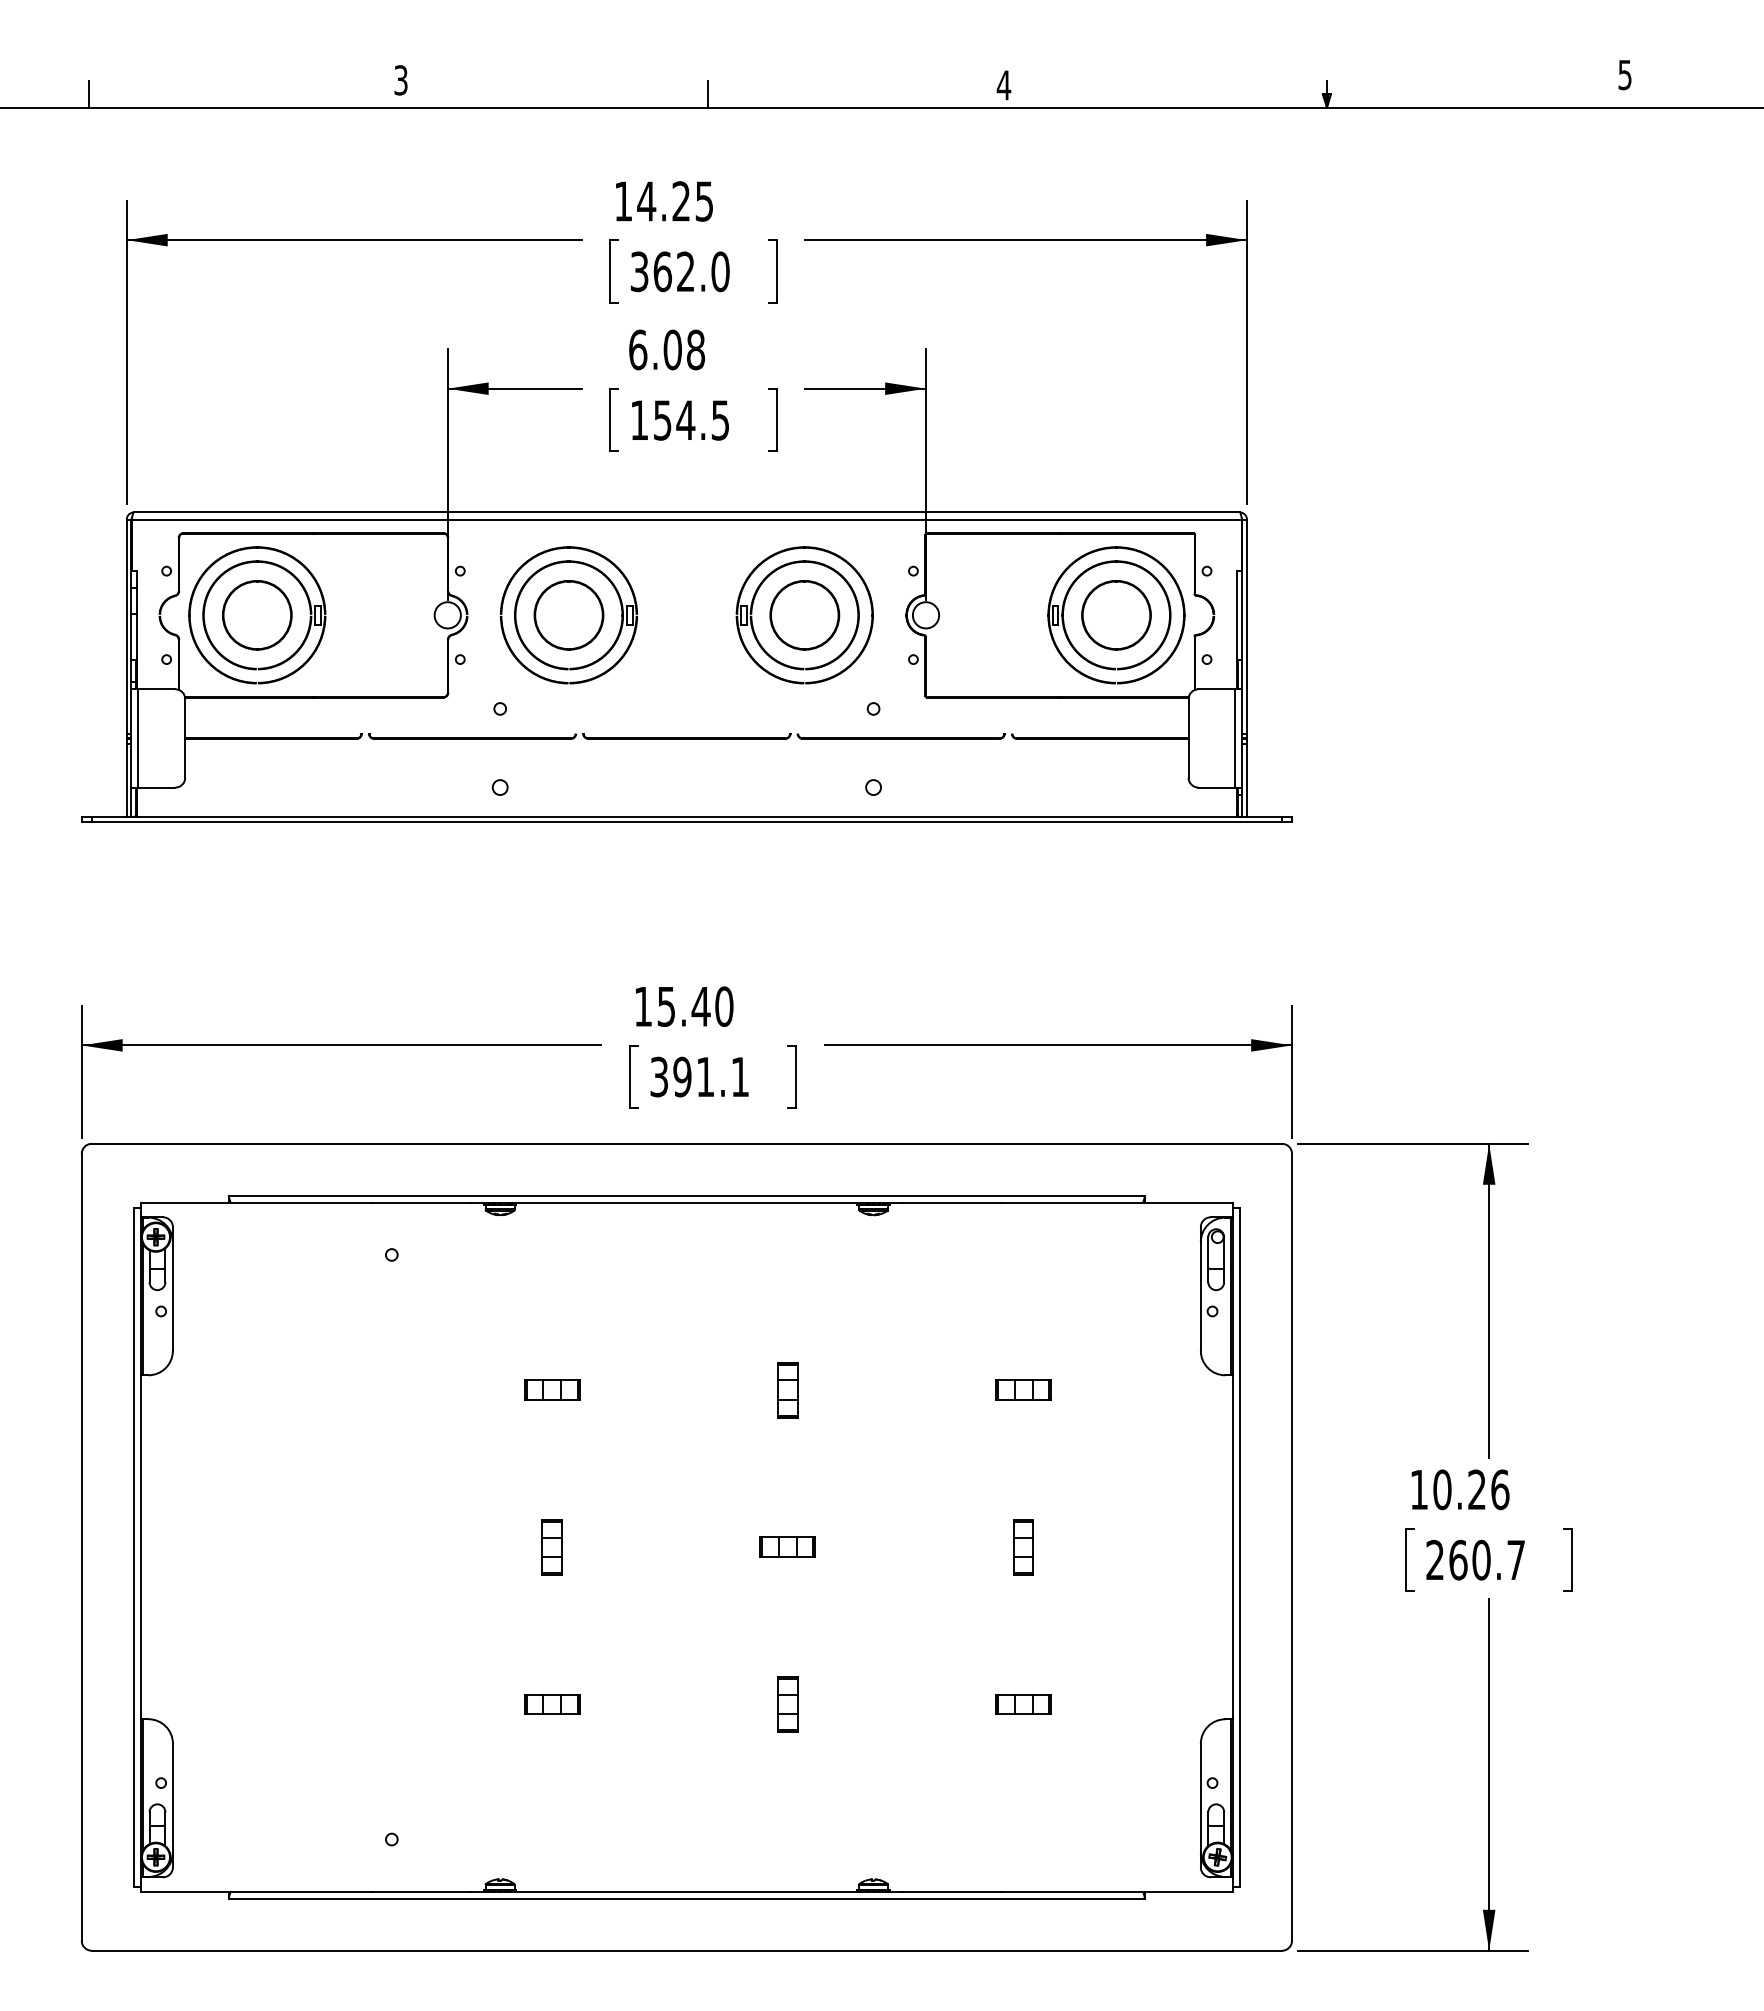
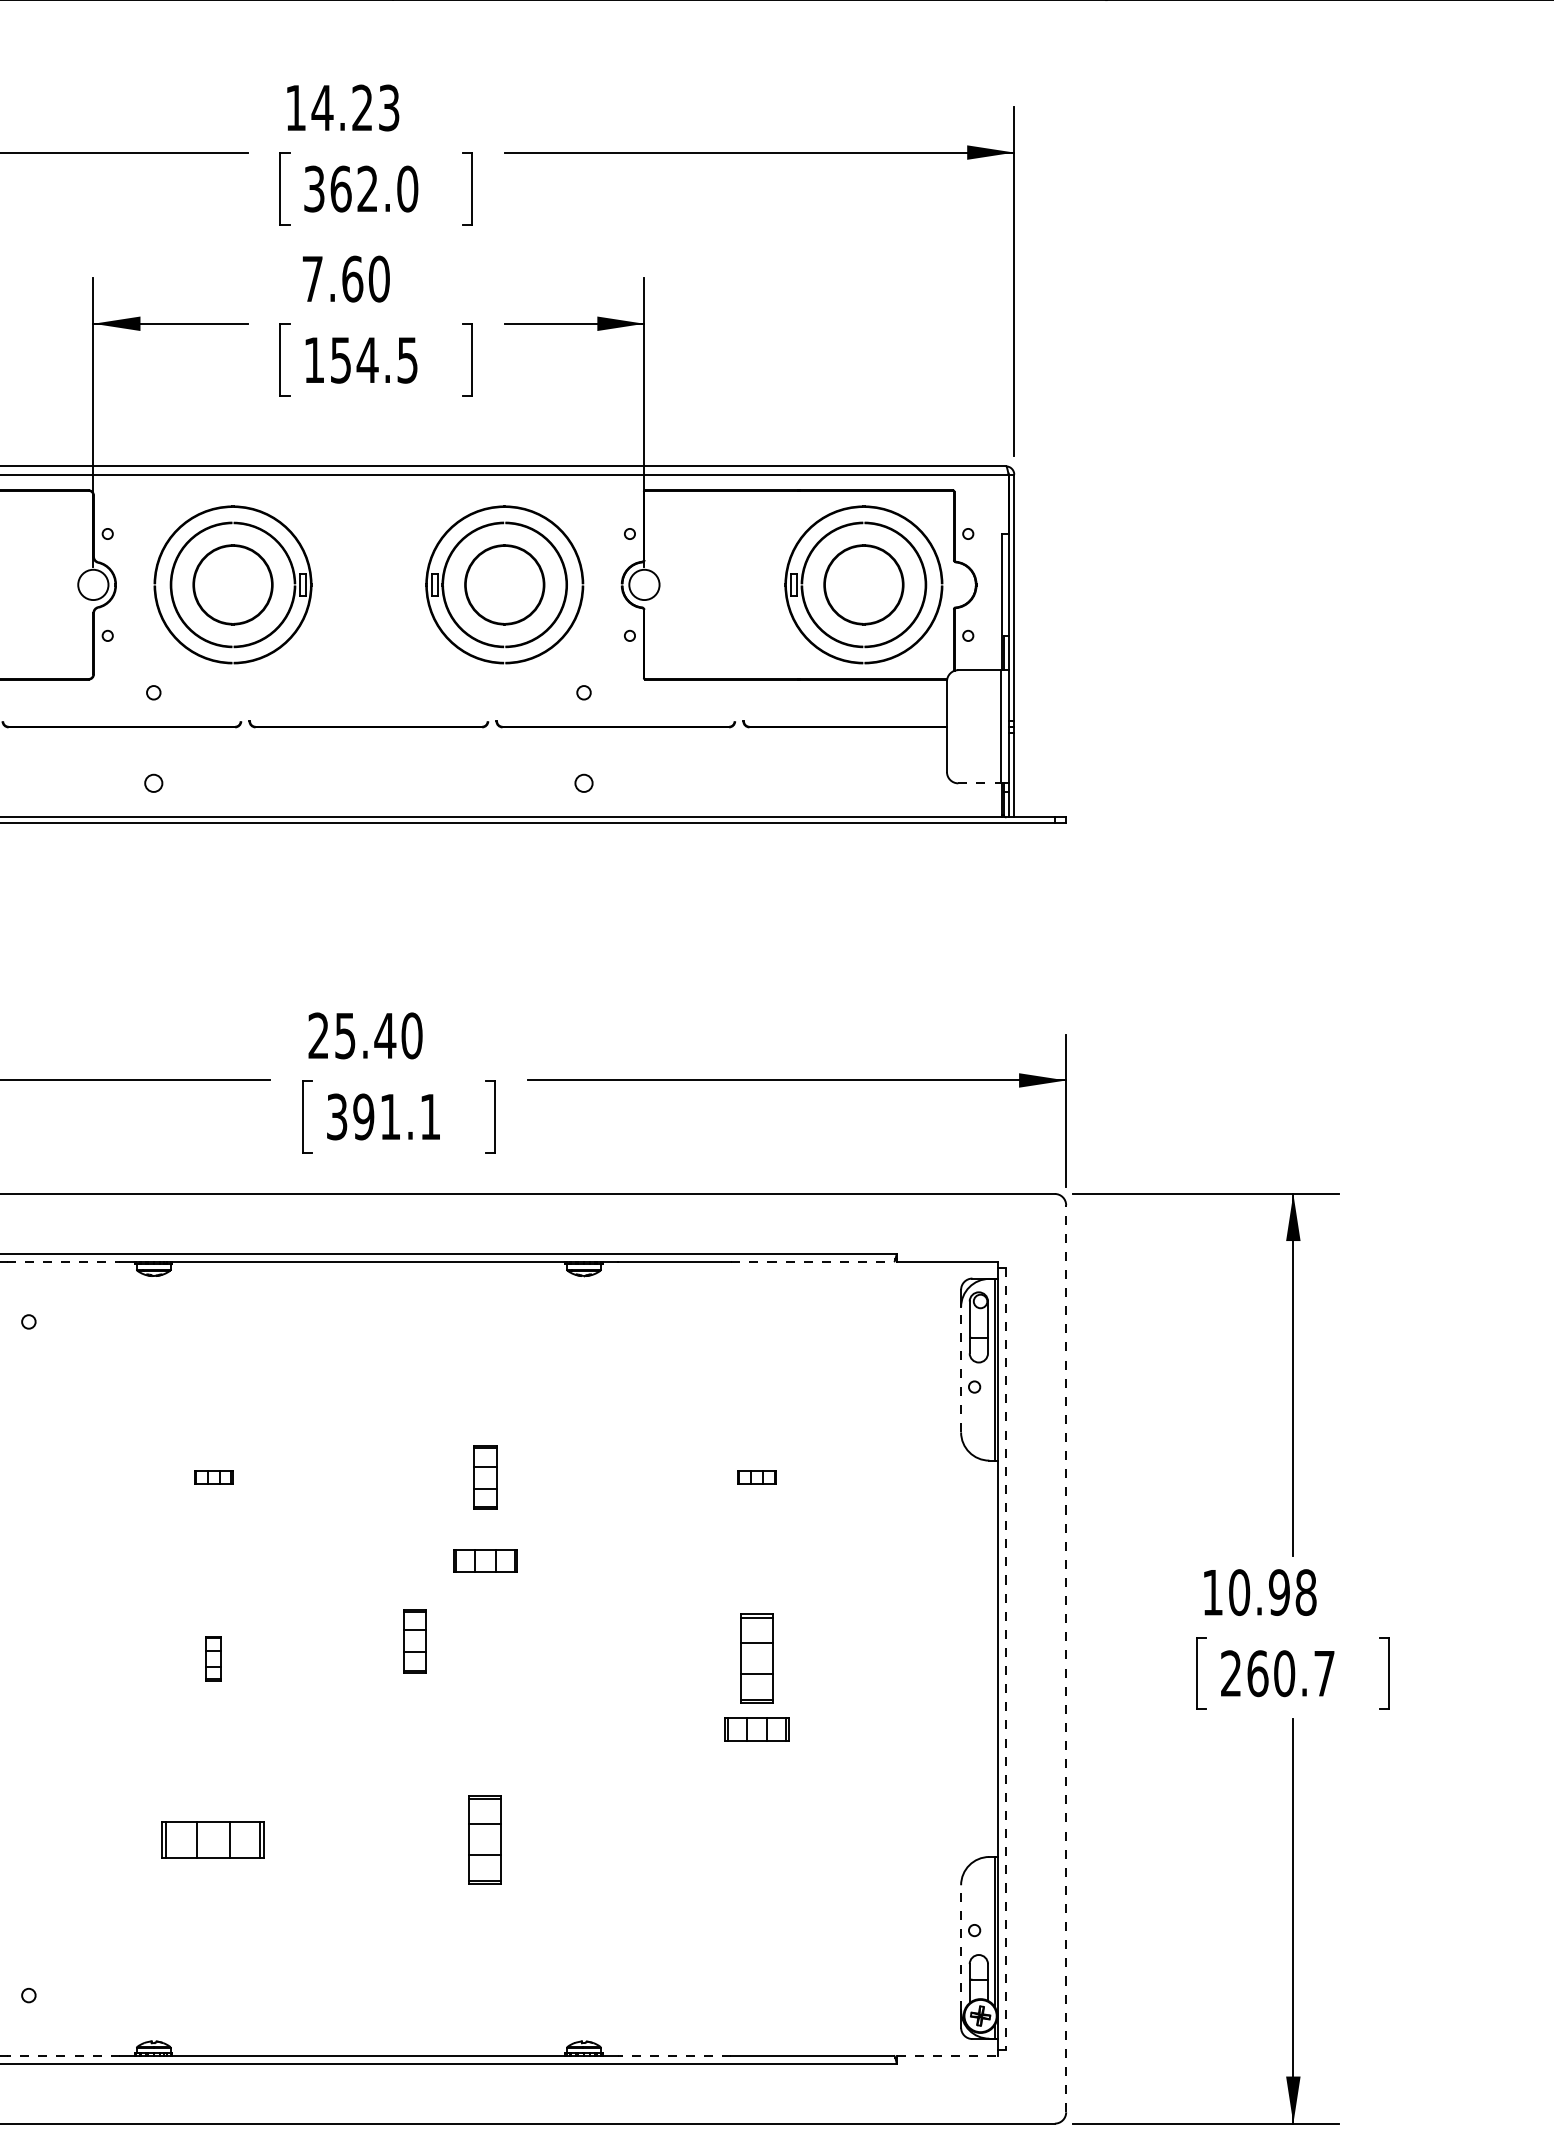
text: (704, 201) -> (389, 108), 14.25 -> 14.23
text: (667, 349) -> (346, 278), 6.08 -> 7.60
line: (1217, 787) -> (980, 783), solid -> dashed
text: (642, 1006) -> (317, 1035), 15.40 -> 25.40
line: (422, 1202) -> (64, 1261), solid -> dashed
line: (1071, 1202) -> (812, 1261), solid -> dashed
line: (1200, 1295) -> (960, 1368), solid -> dashed
part: (552, 1389) -> (214, 1476), size x0.6
part: (1023, 1389) -> (756, 1476), size x0.6
text: (1488, 1489) -> (1292, 1592), 10.26 -> 10.98
part: (726, 1532) -> (414, 1641), added
part: (787, 1546) -> (484, 1559), moved
part: (551, 1547) -> (212, 1659), size x0.7
part: (1023, 1547) -> (756, 1659), size x1.4
line: (1240, 1547) -> (1006, 1659), solid -> dashed
line: (1292, 1547) -> (1066, 1659), solid -> dashed
part: (552, 1704) -> (214, 1839), size x1.6
part: (787, 1704) -> (484, 1839), size x1.4
part: (1023, 1704) -> (756, 1729), moved
line: (1200, 1797) -> (960, 1947), solid -> dashed
line: (421, 1891) -> (63, 2055), solid -> dashed
line: (951, 1891) -> (673, 2055), solid -> dashed
line: (1189, 1891) -> (948, 2055), solid -> dashed

